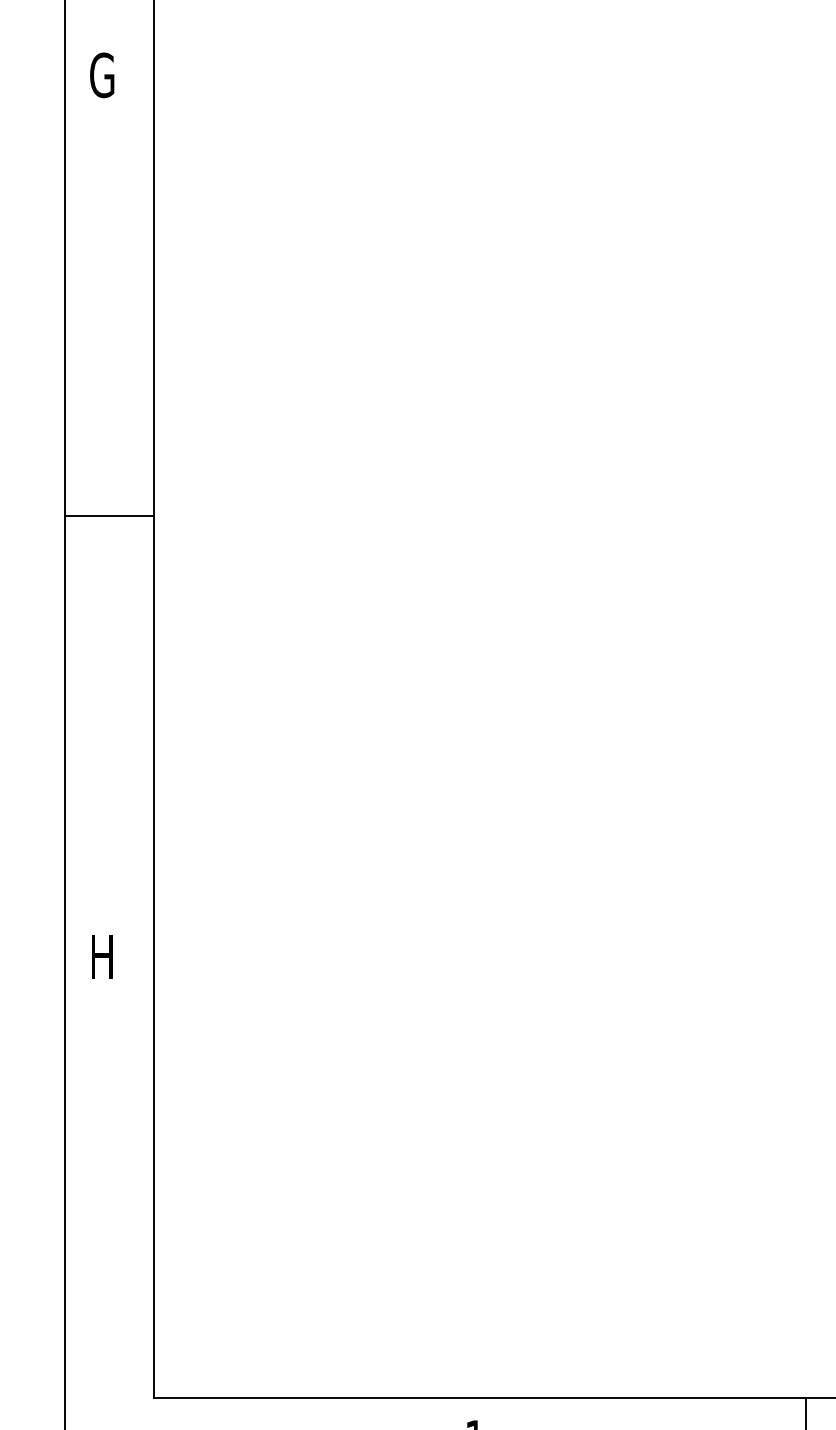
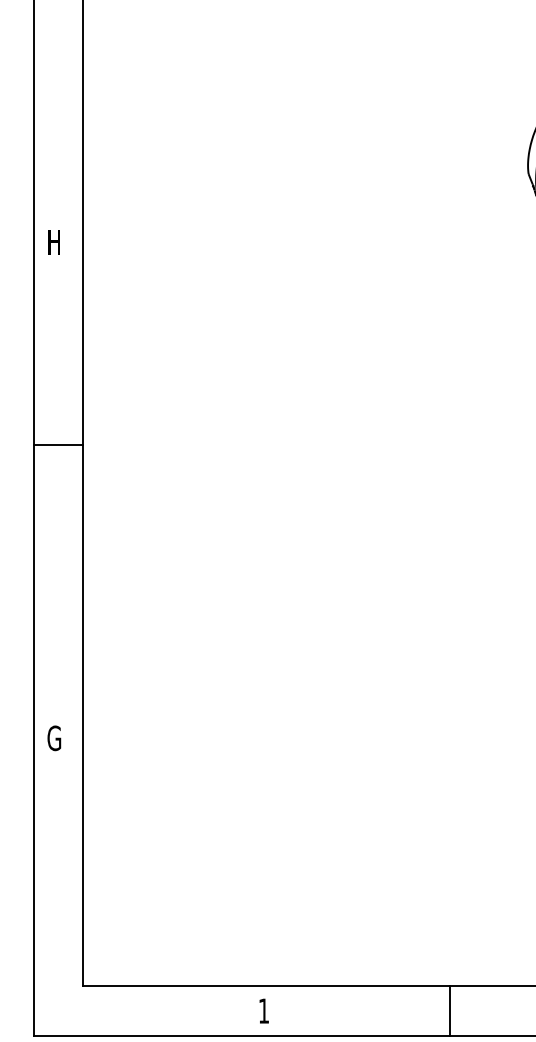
text: (102, 75) -> (54, 242), G -> H
line: (109, 516) -> (58, 445), moved
text: (102, 957) -> (54, 738), H -> G

